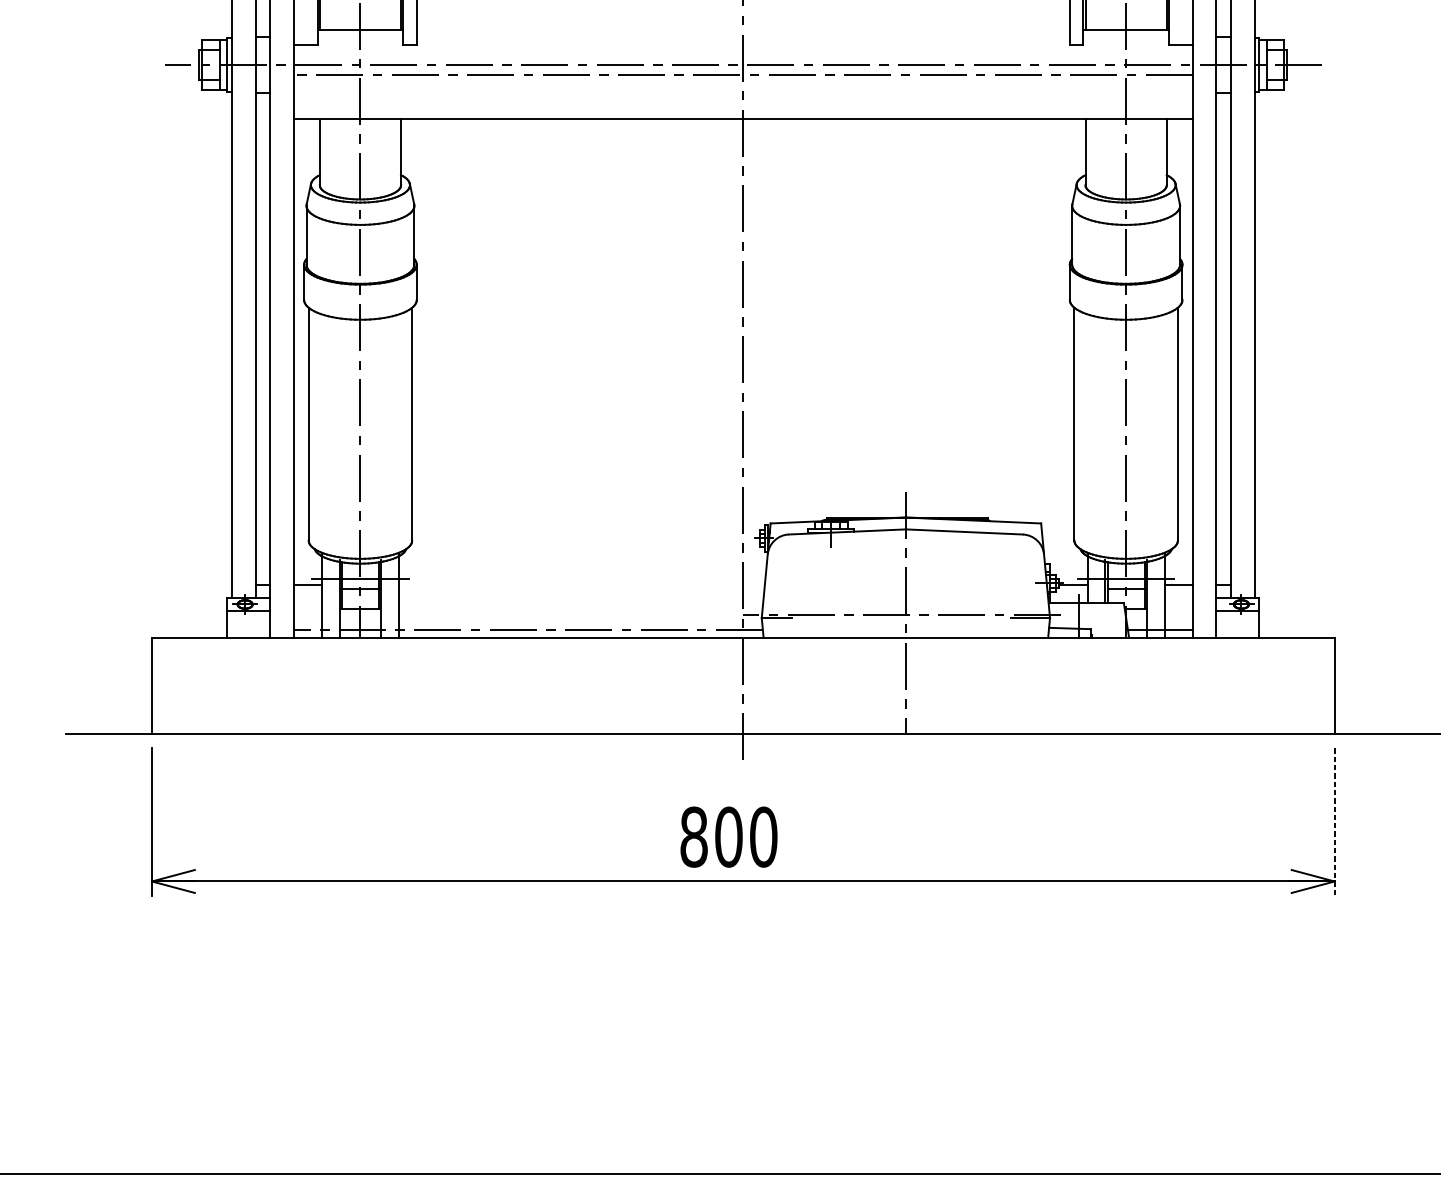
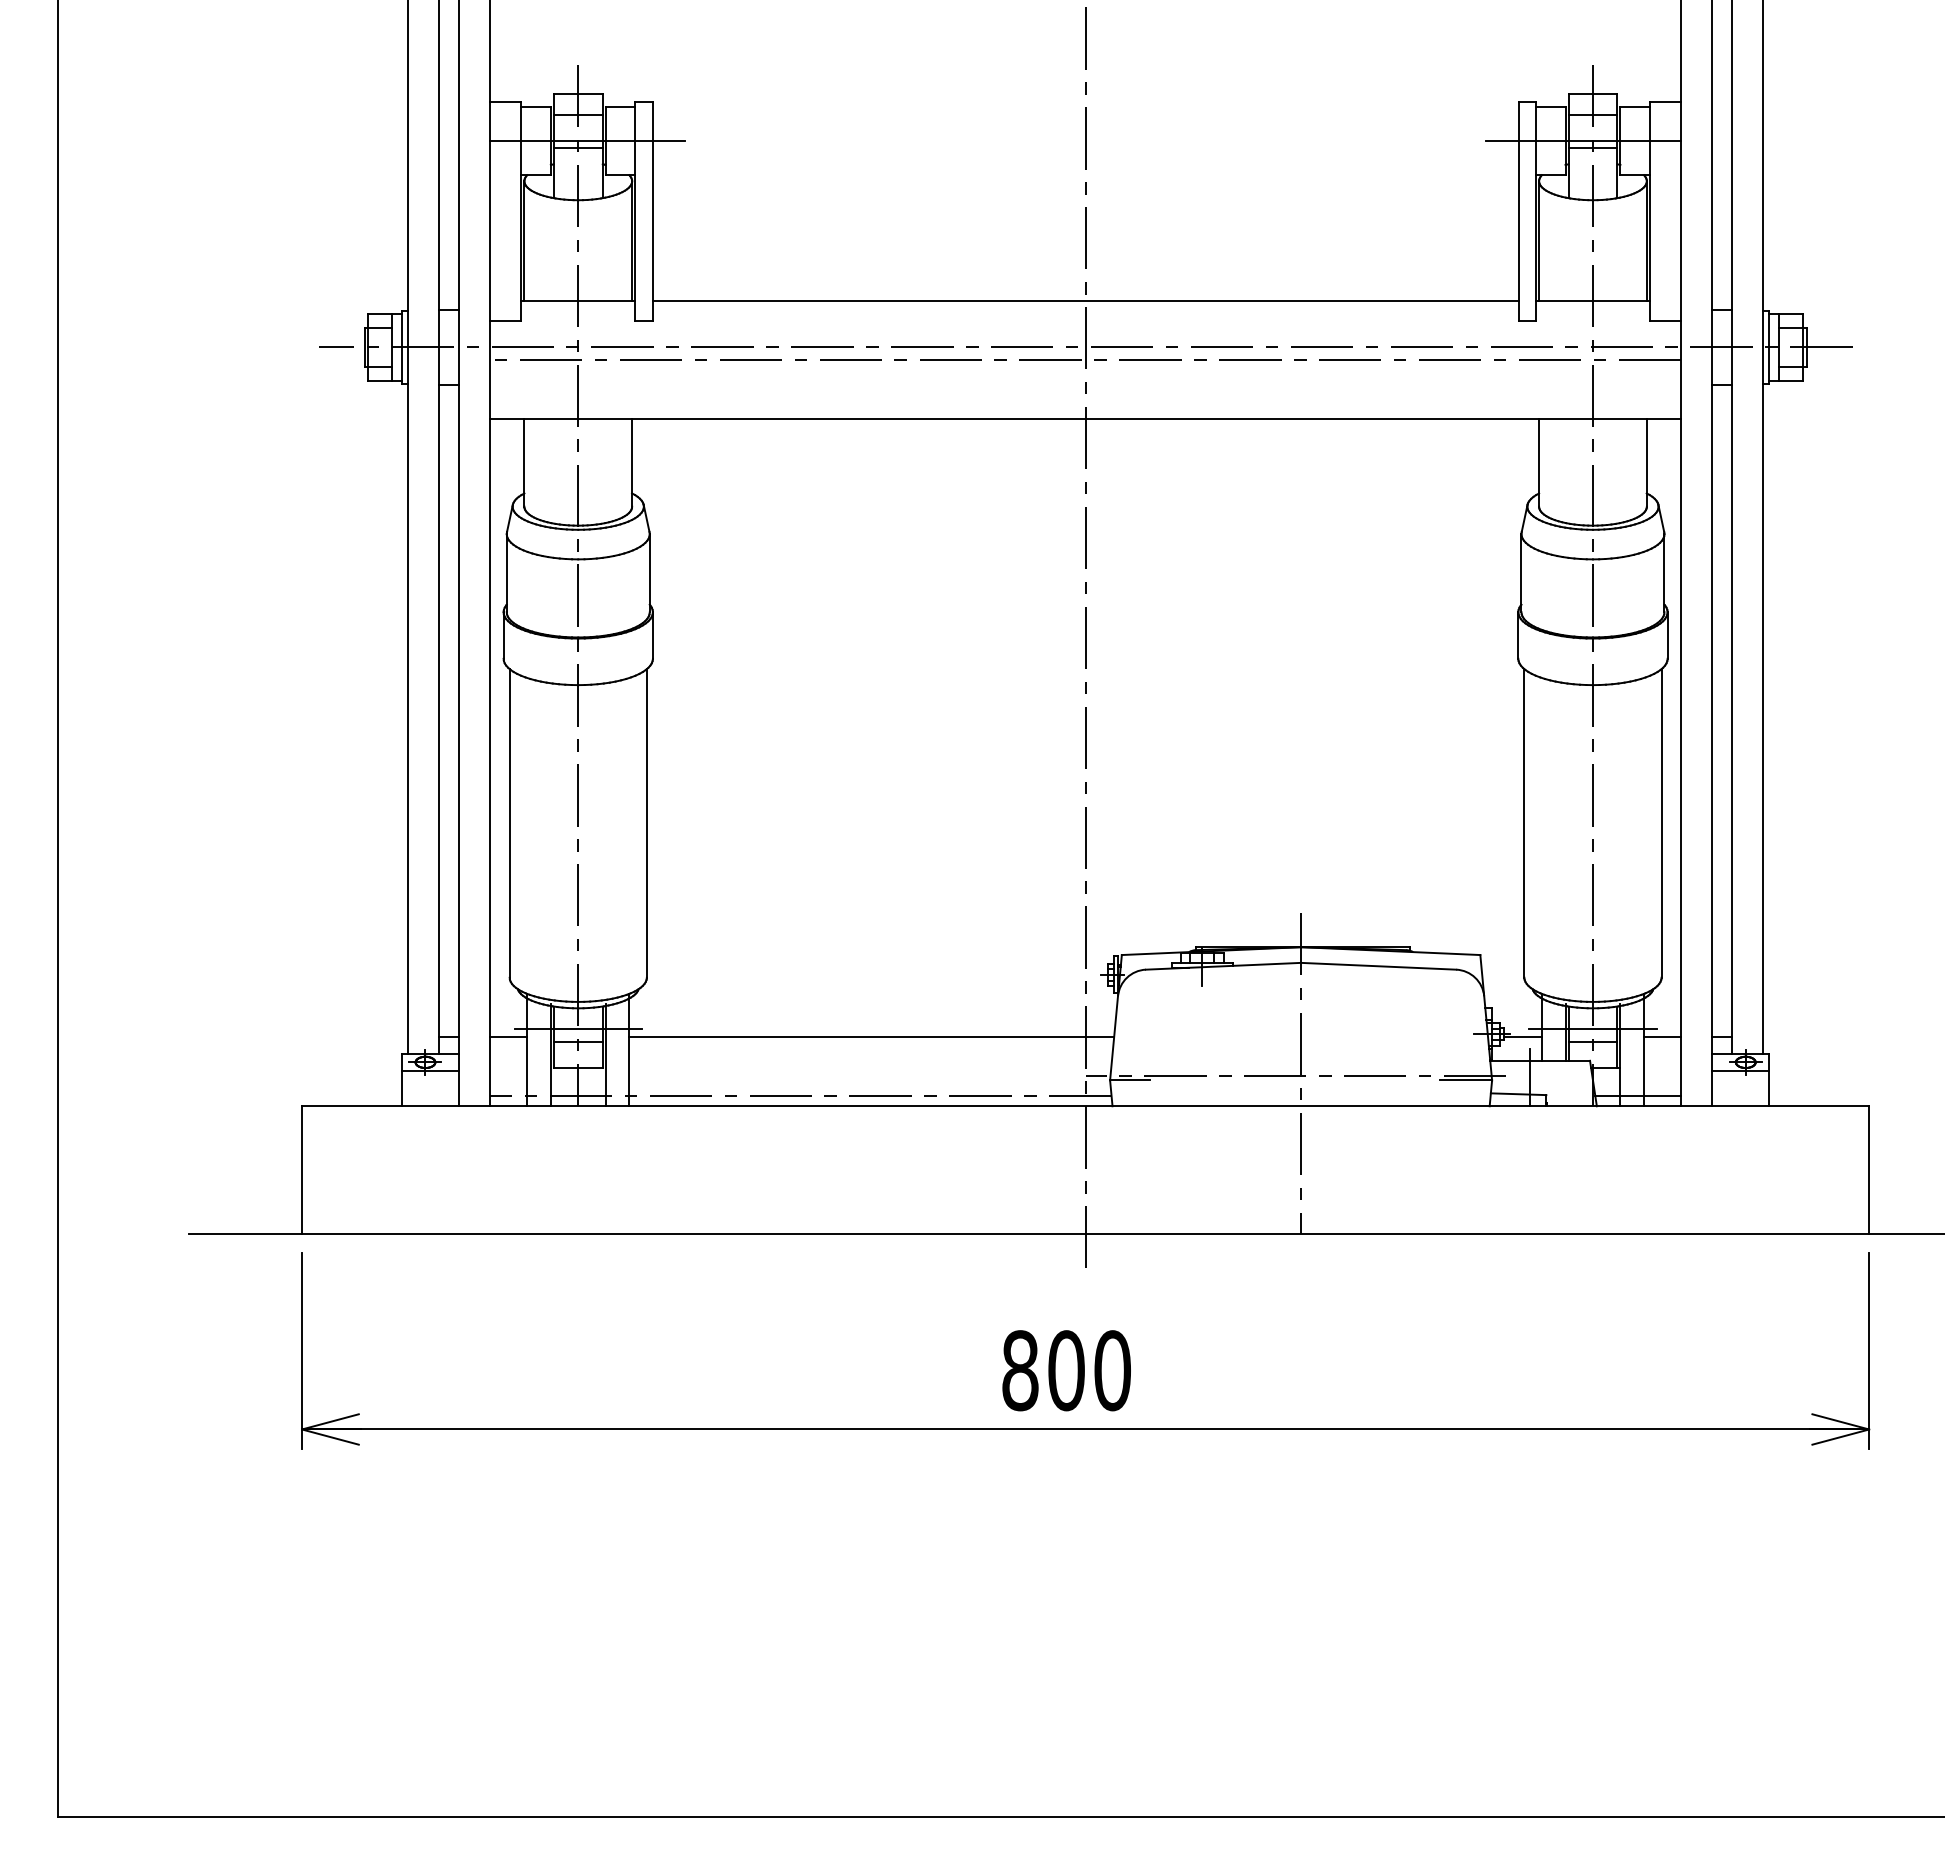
line: (743, 29) -> (1085, 300), added
line: (581, 584) -> (871, 1036), added
line: (1334, 822) -> (1869, 1351), dashed -> solid

